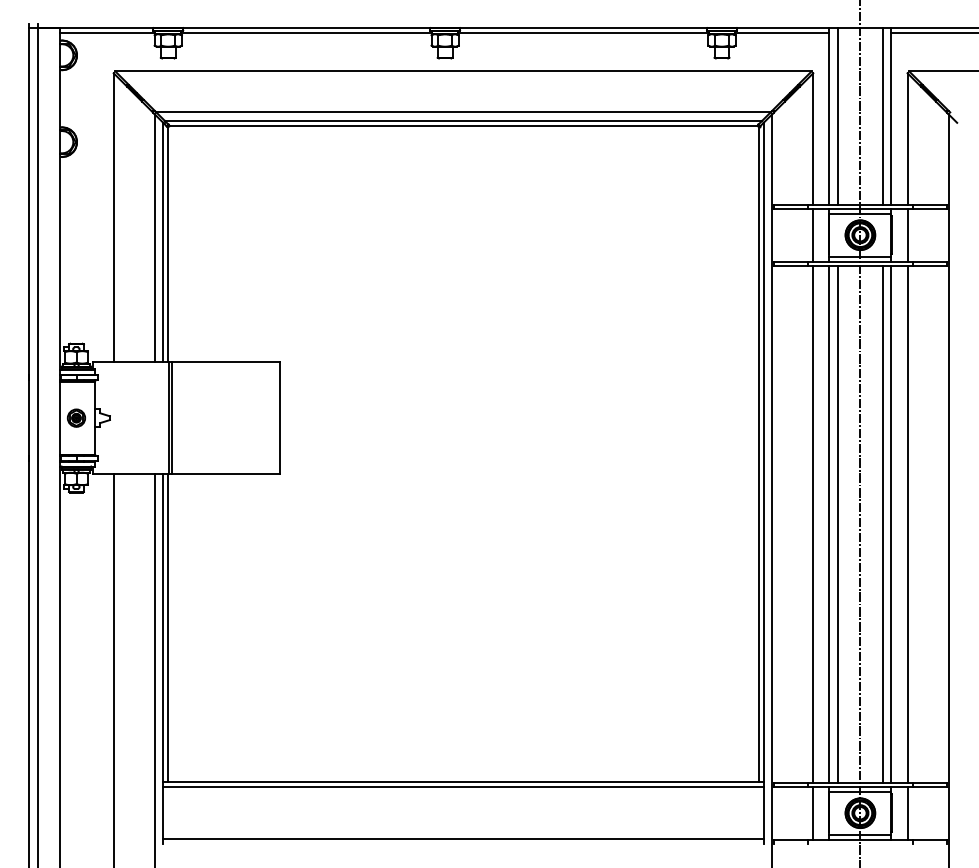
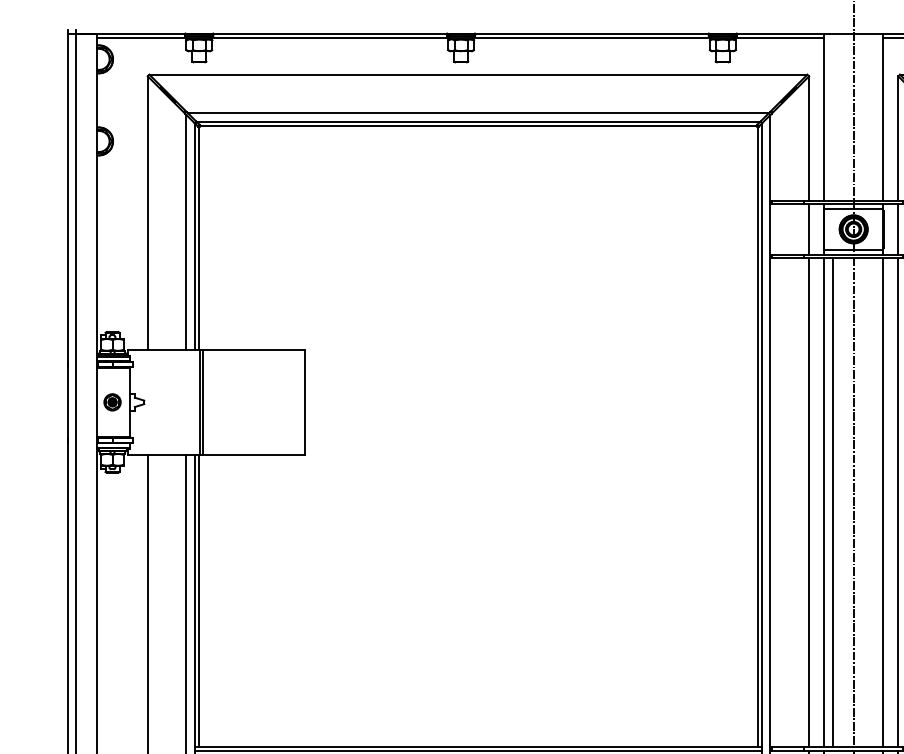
line: (838, 116) -> (832, 117), removed
line: (882, 116) -> (874, 117), removed
line: (882, 523) -> (874, 501), removed

